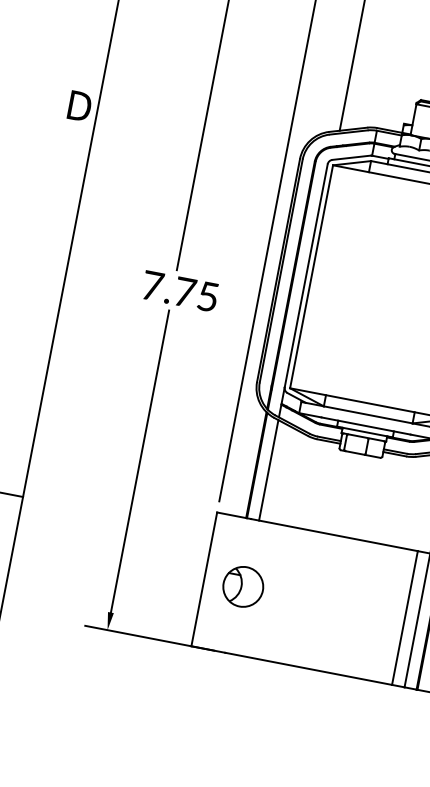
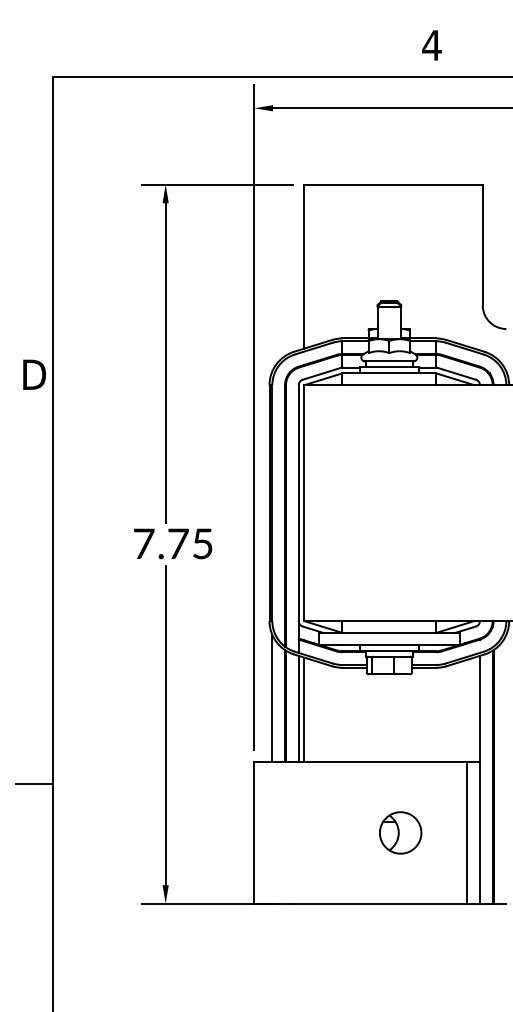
line: (245, 455) -> (272, 698), added
line: (274, 471) -> (304, 709), added
part: (243, 586) -> (400, 832), moved

